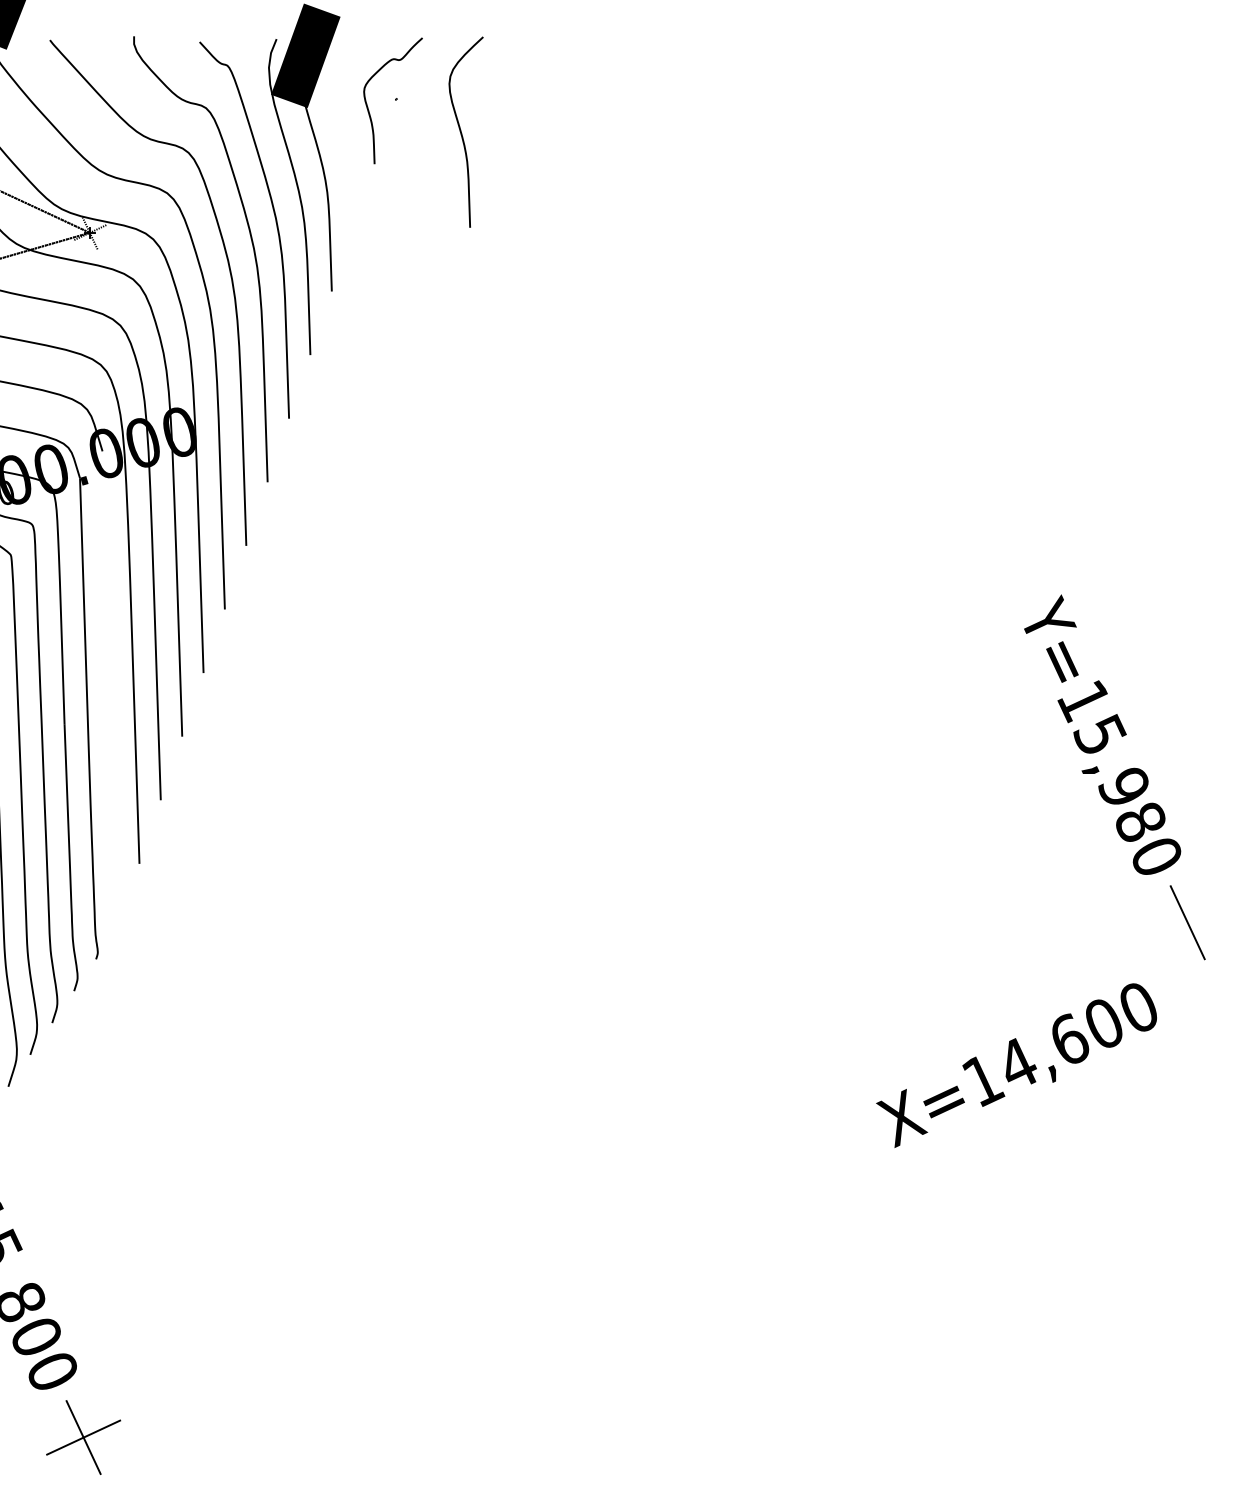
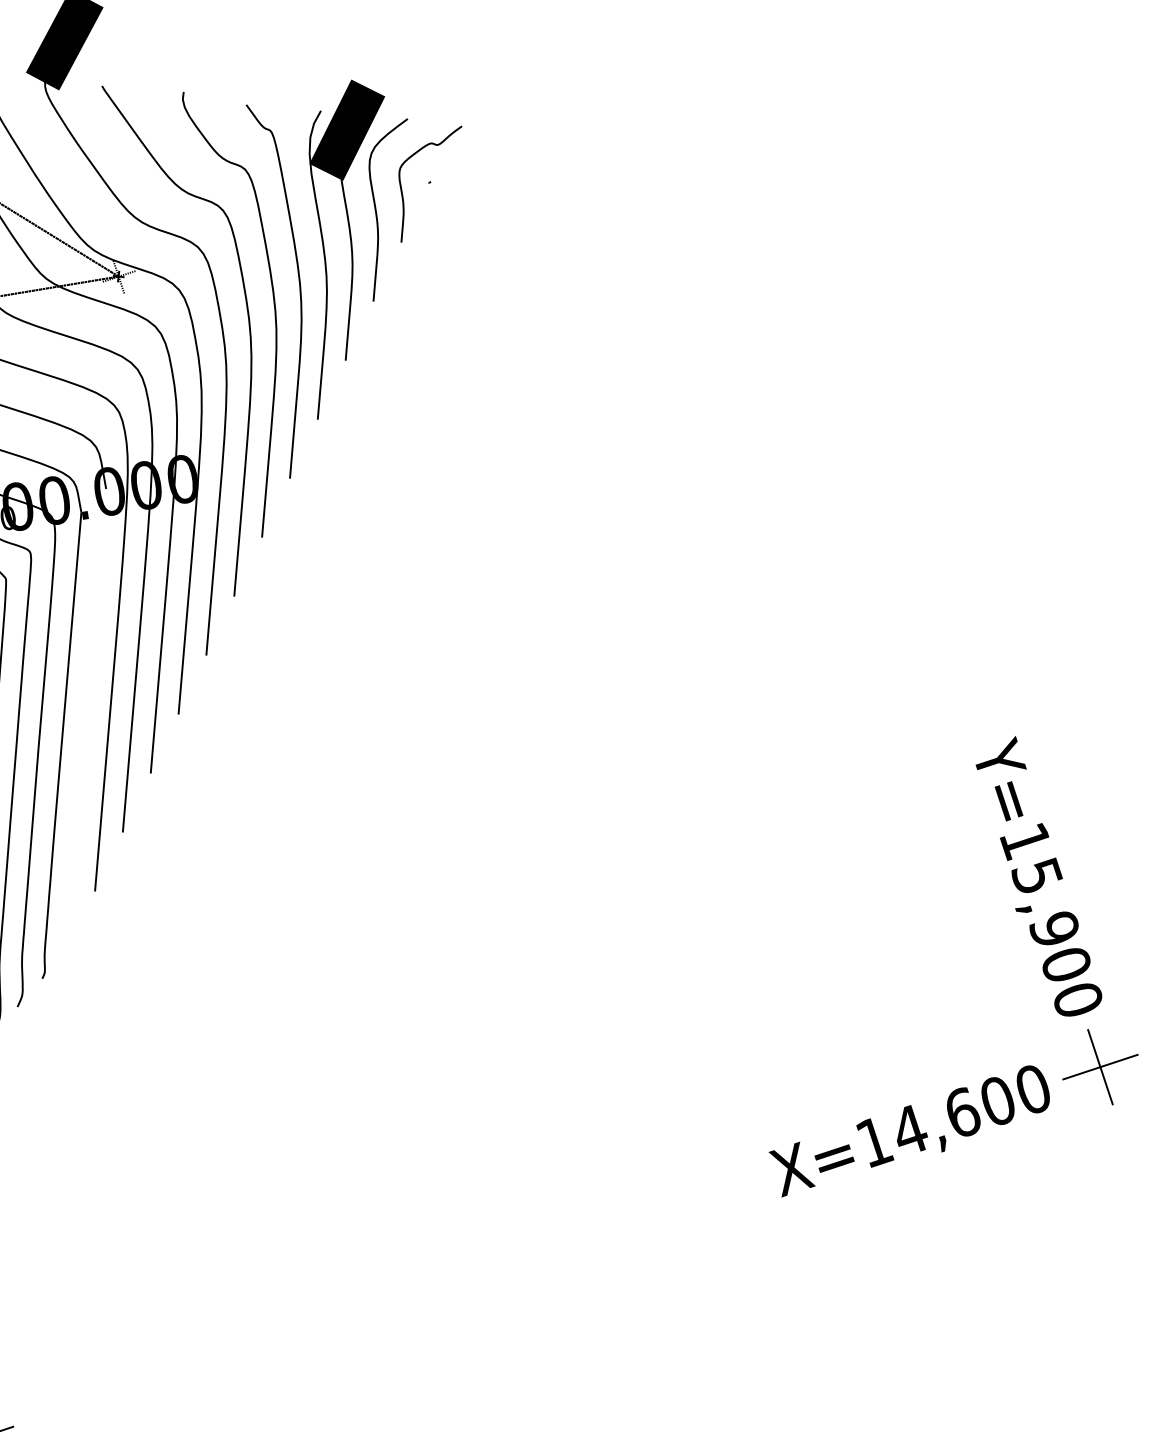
curve: (462, 133) -> (376, 209), moved
text: (1140, 821) -> (1066, 964), Y=15,980 -> Y=15,900
line: (1187, 922) -> (1100, 1066), added
text: (1016, 1065) -> (908, 1131), moved

